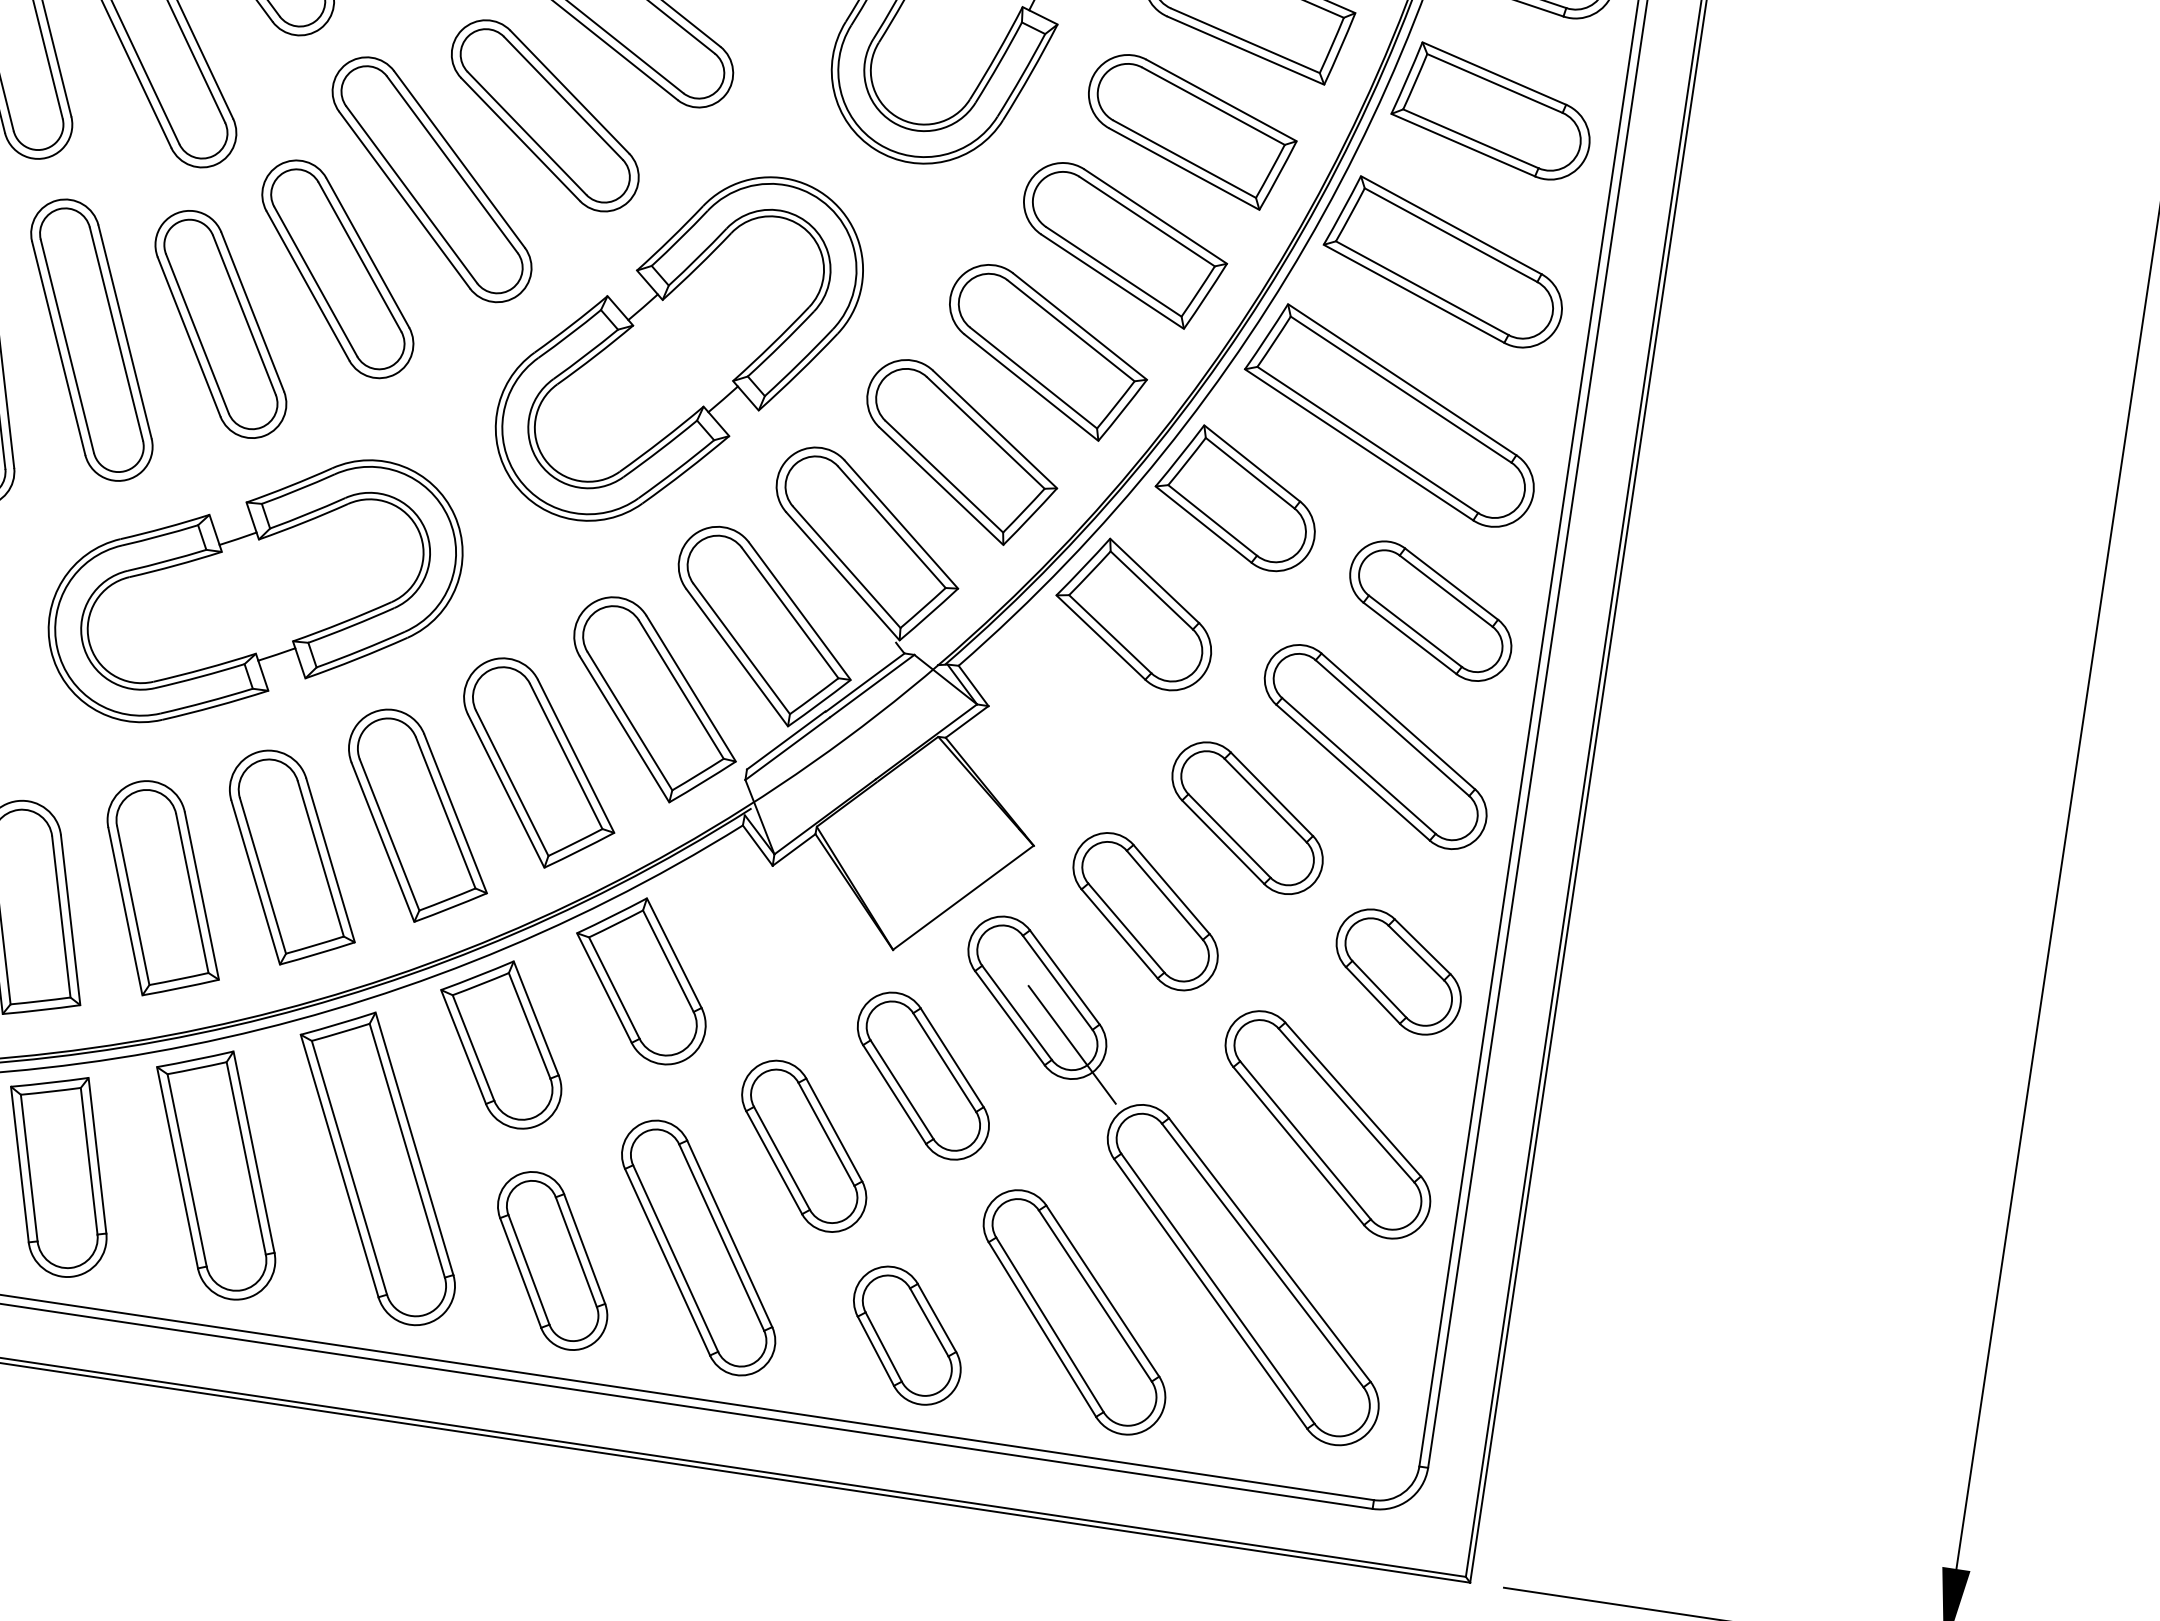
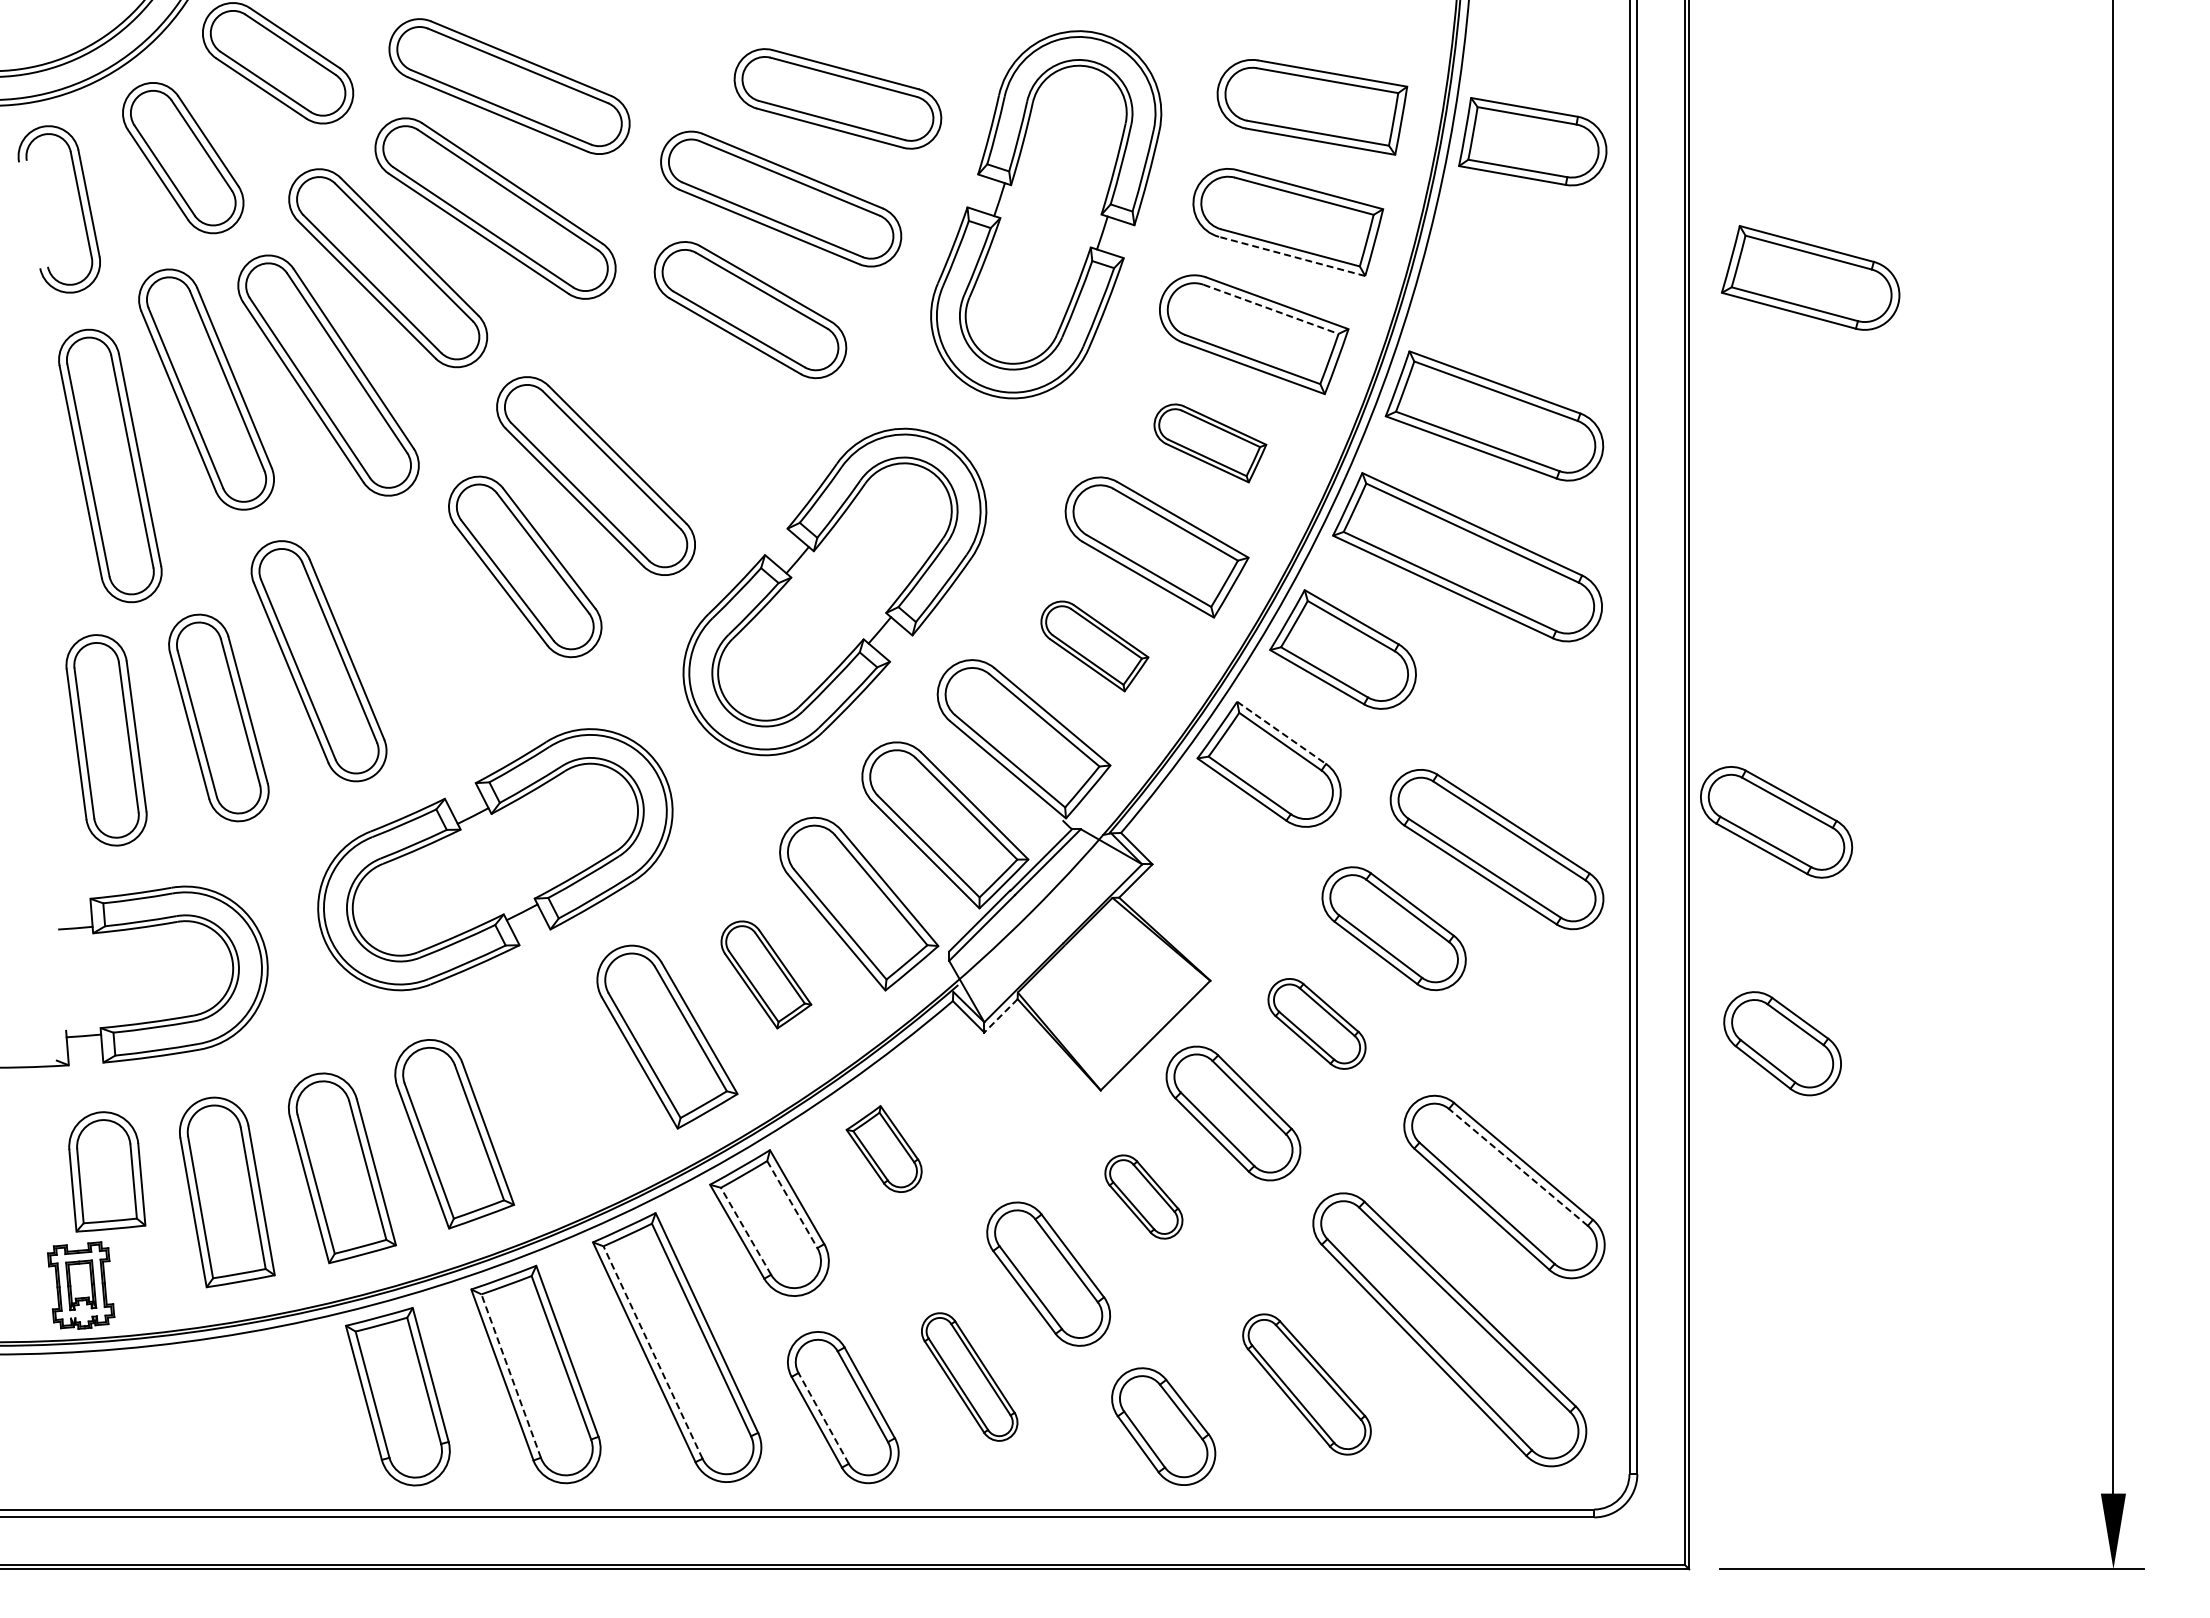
line: (1246, 50) -> (1292, 256), solid -> dashed
line: (1213, 106) -> (1271, 309), solid -> dashed
part: (1492, 111) -> (1810, 277), moved
part: (544, 116) -> (686, 405), removed
part: (1123, 245) -> (1210, 443), size x0.6
part: (221, 324) -> (430, 630), removed
part: (960, 453) -> (1094, 646), size x0.6
line: (1155, 581) -> (1282, 733), solid -> dashed
part: (1430, 611) -> (1776, 822), moved
part: (539, 764) -> (766, 974), size x0.6
line: (794, 849) -> (1001, 1015), solid -> dashed
part: (293, 860) -> (563, 1090), removed
part: (1145, 911) -> (1316, 1023), size x0.7
part: (1398, 971) -> (1782, 1043), moved
part: (640, 978) -> (883, 1148), size x0.6
line: (529, 1026) -> (792, 1205), solid -> dashed
line: (1072, 1045) -> (1270, 1150), removed
line: (473, 1046) -> (745, 1230), solid -> dashed
part: (923, 1075) -> (1143, 1196), size x0.6
line: (1346, 1105) -> (1518, 1167), solid -> dashed
line: (348, 1167) -> (652, 1352), solid -> dashed
line: (187, 1170) -> (511, 1376), solid -> dashed
part: (698, 1247) -> (969, 1376), size x0.6
line: (528, 1269) -> (823, 1418), solid -> dashed
part: (1073, 1312) -> (1306, 1384), size x0.7

